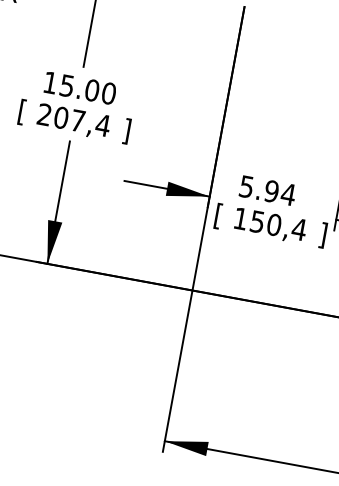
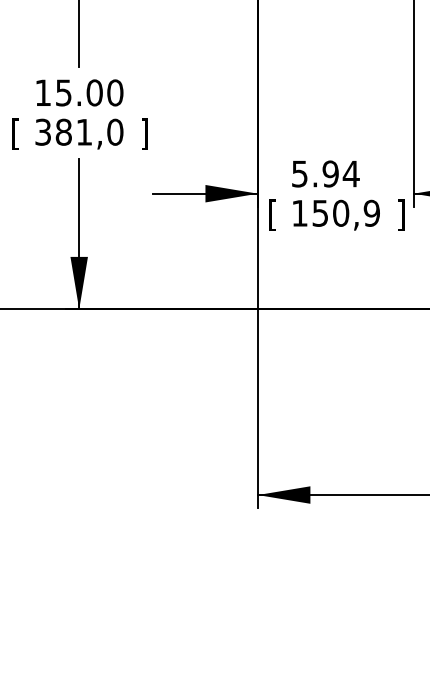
text: (74, 119) -> (79, 131), 207,4 -> 381,0
text: (299, 228) -> (371, 212), 150,4 -> 150,9

